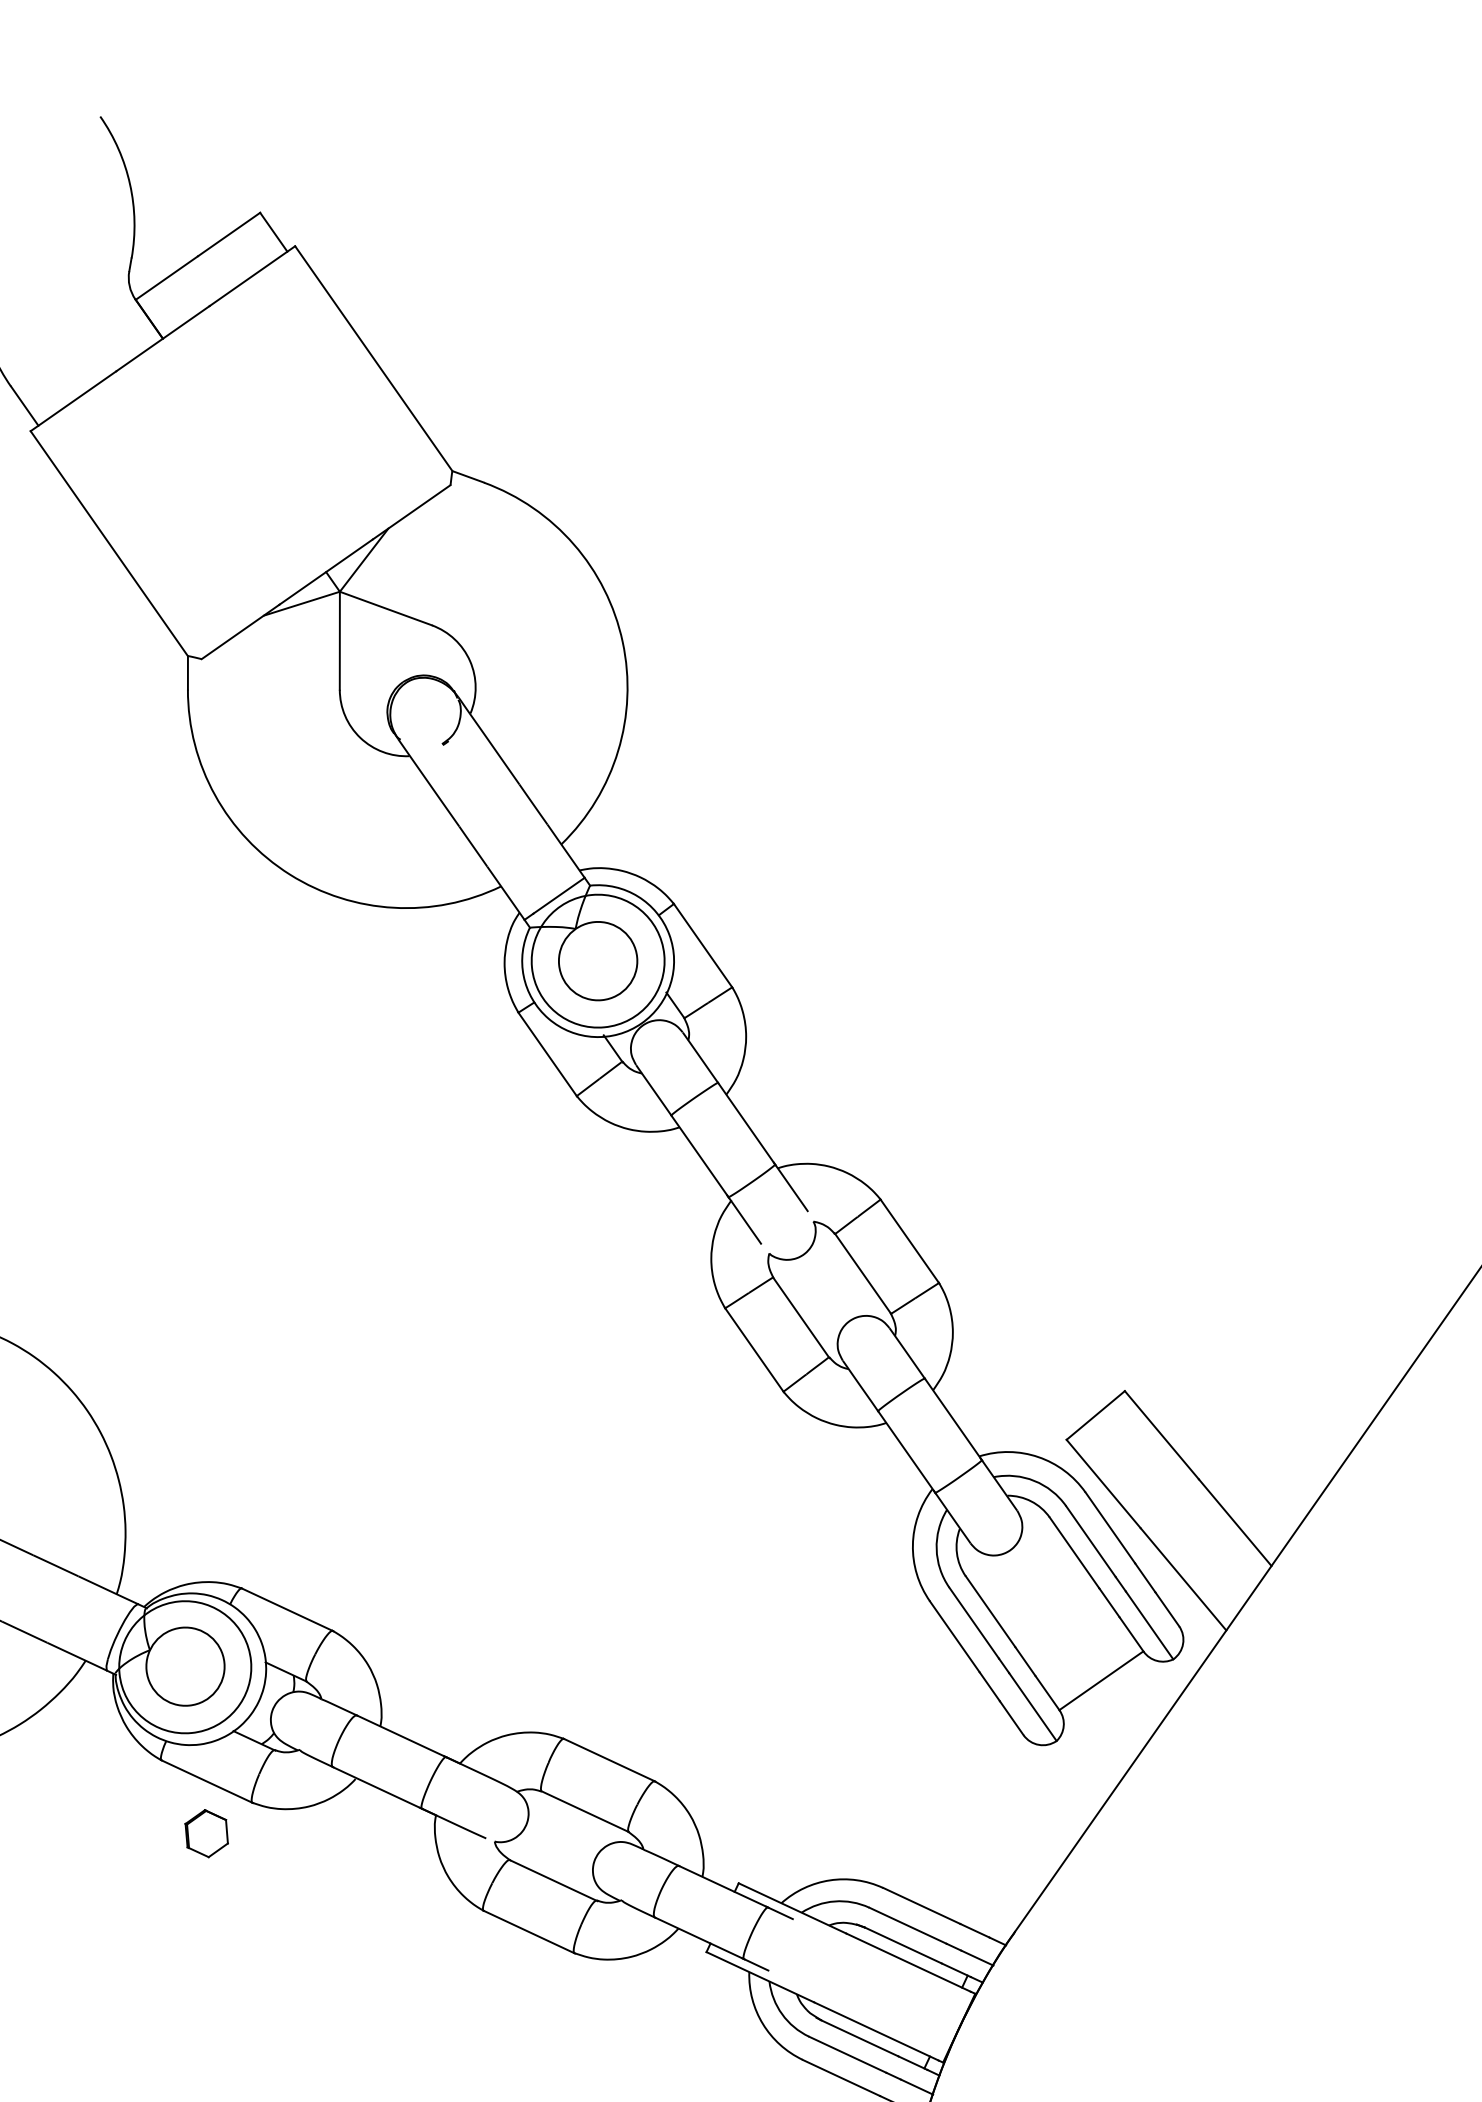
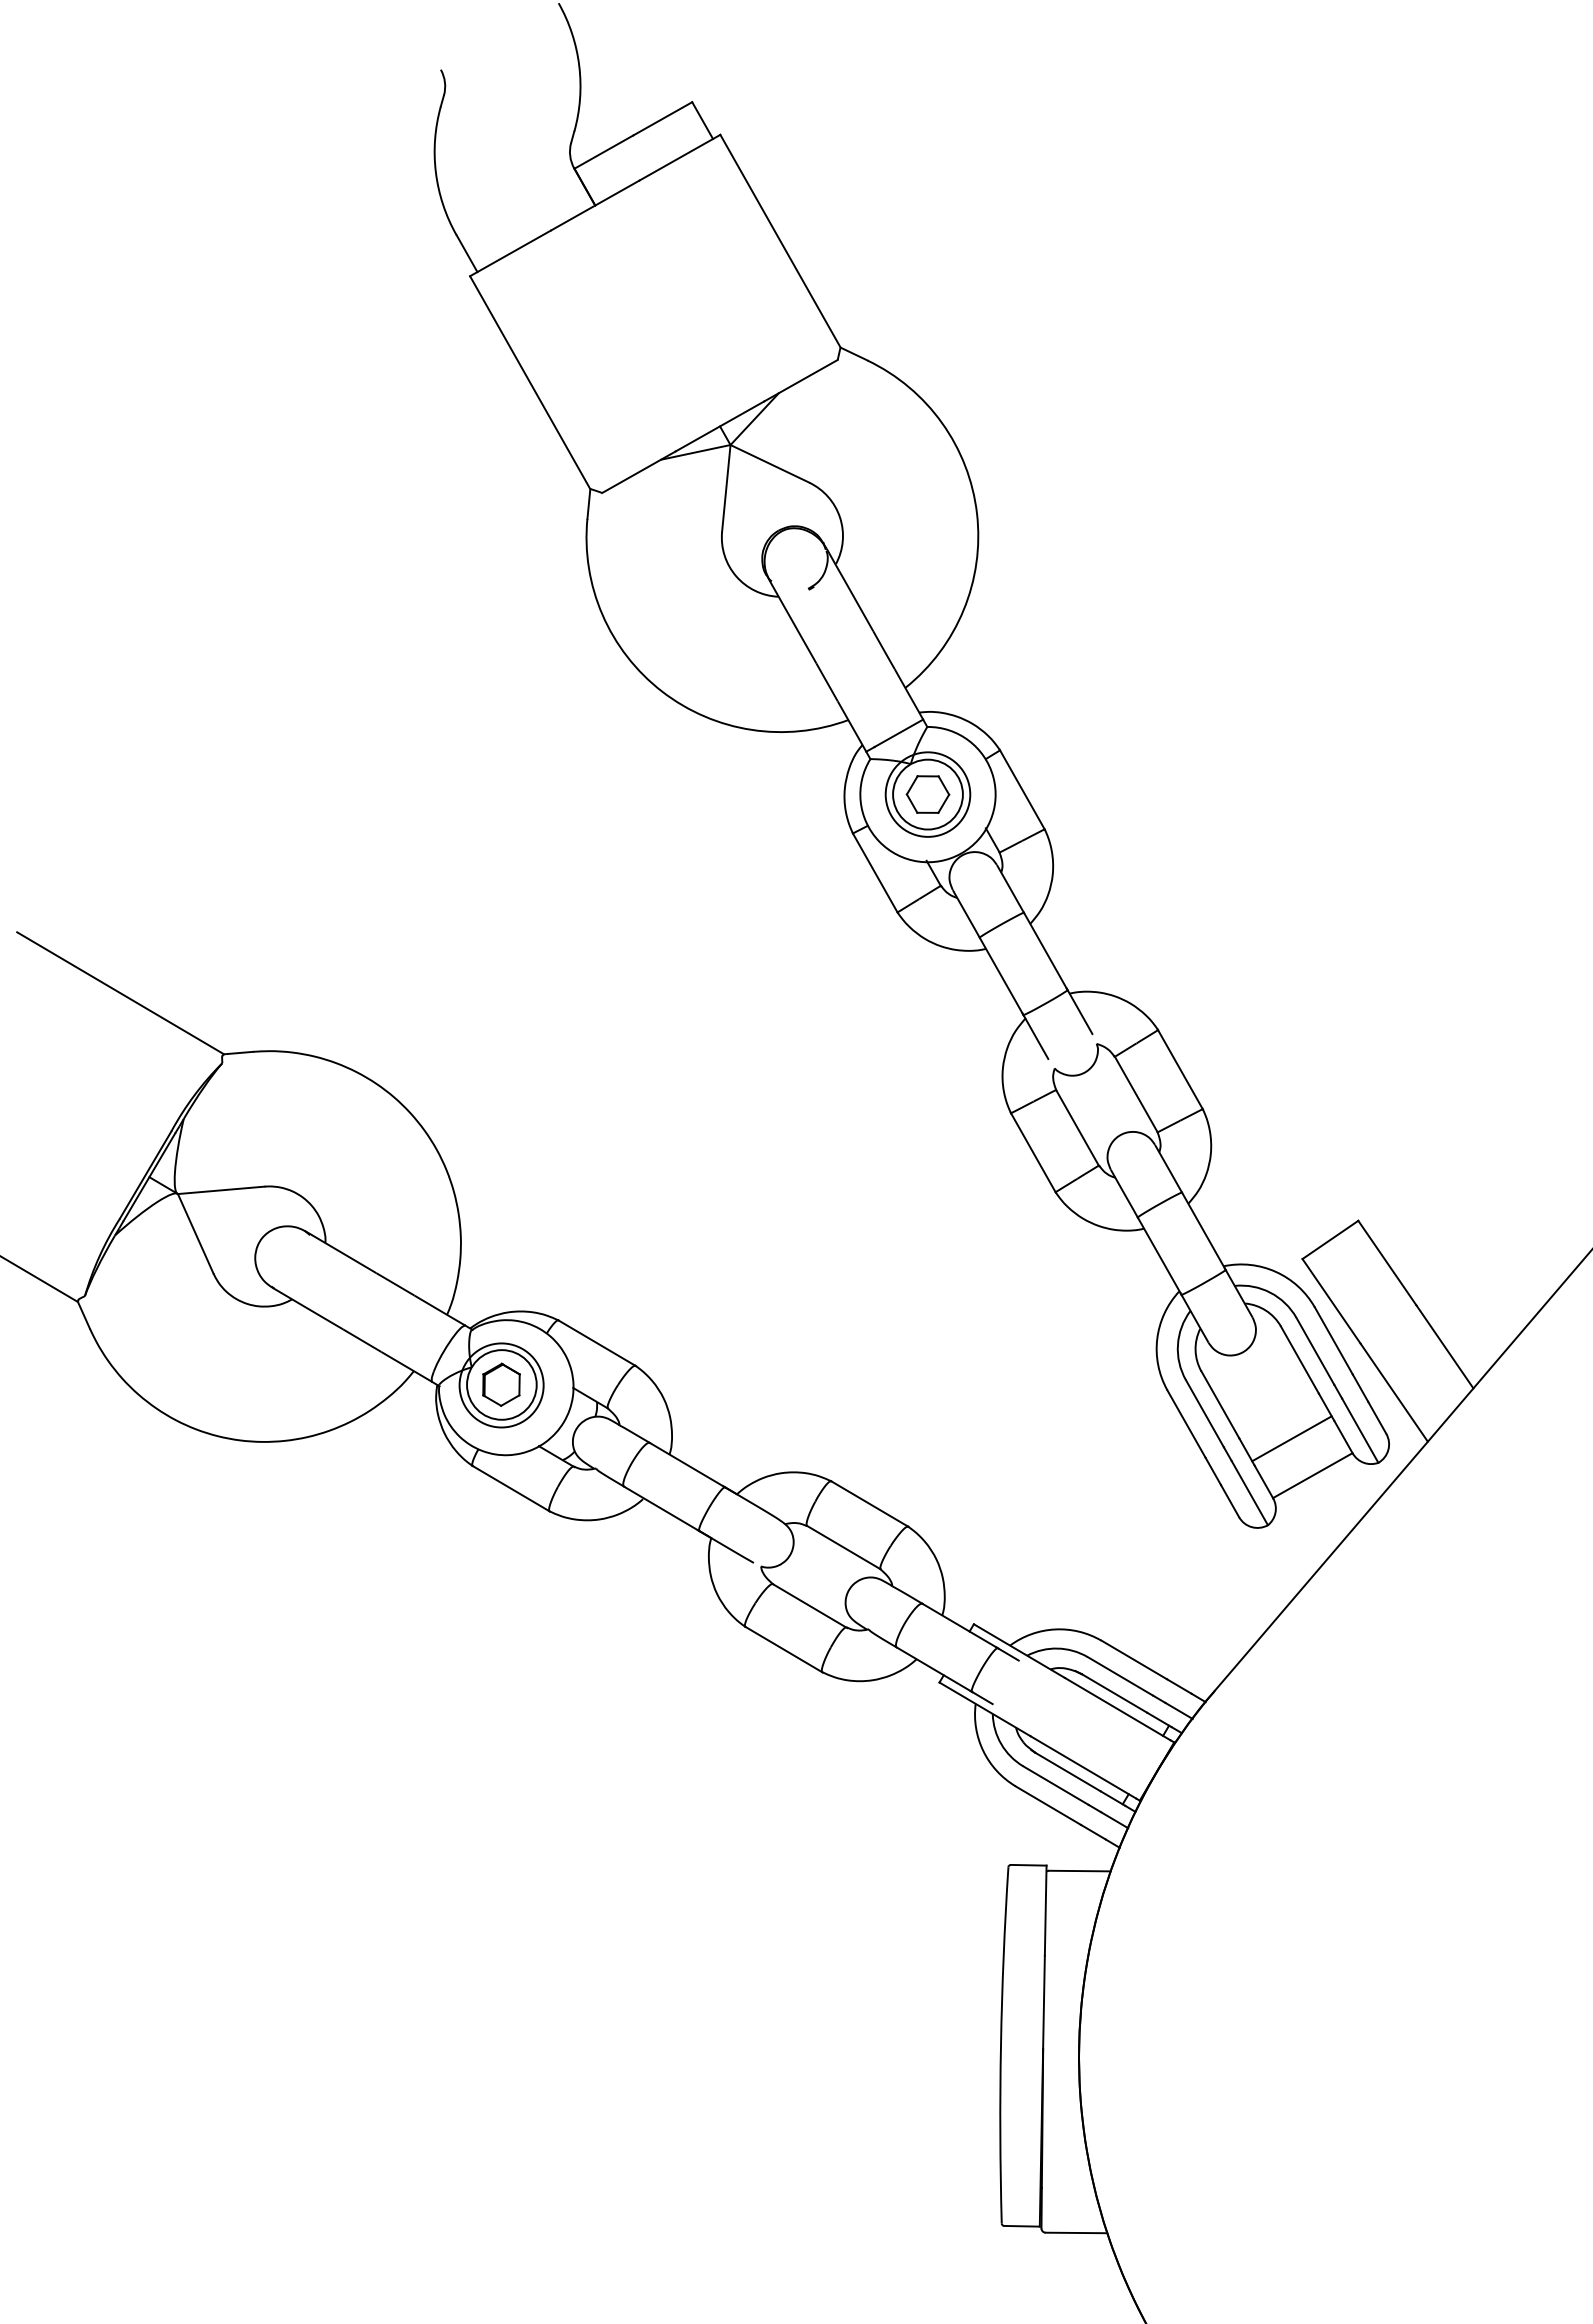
circle: (597, 961) -> (927, 794), size x0.71
part: (597, 961) -> (927, 794), added
line: (1073, 1641) -> (1291, 1438), added
circle: (185, 1667) -> (501, 1385), size x0.71
part: (206, 1833) -> (501, 1384), moved

